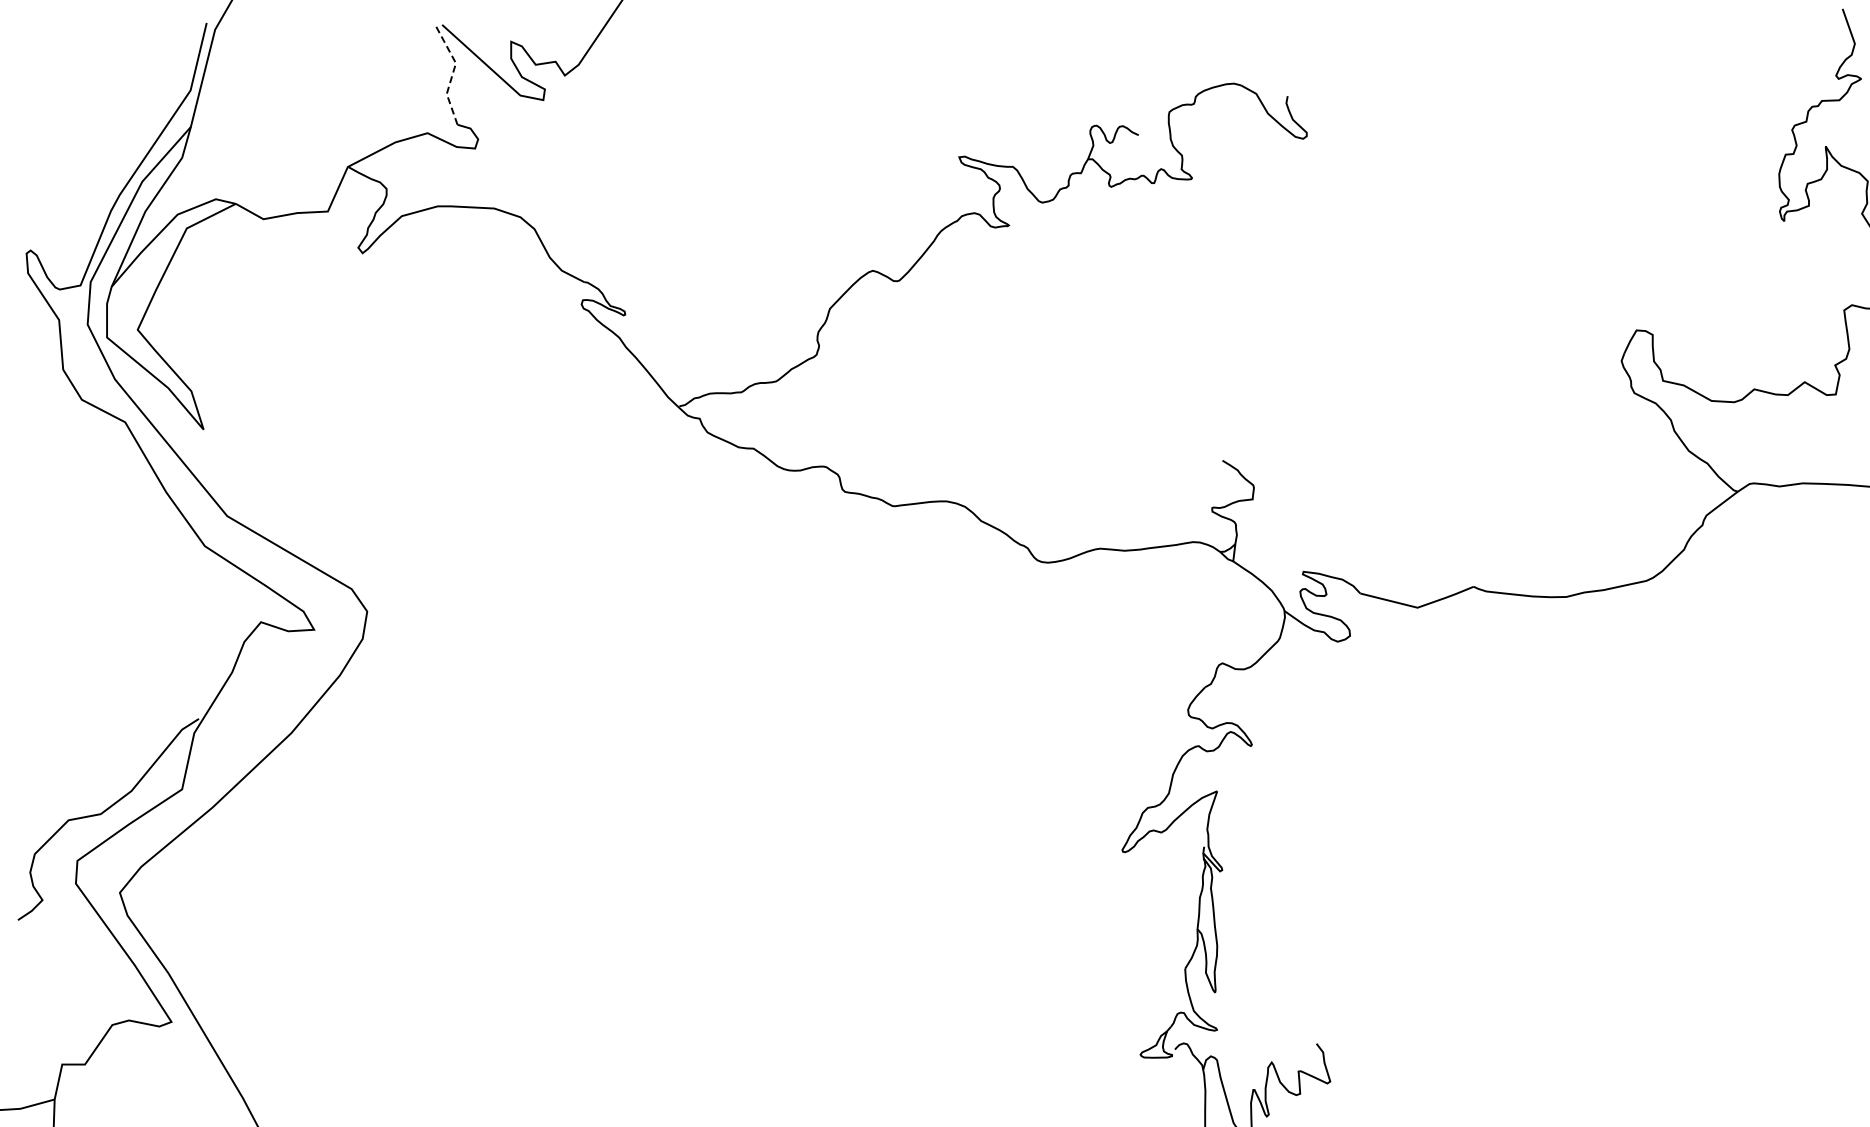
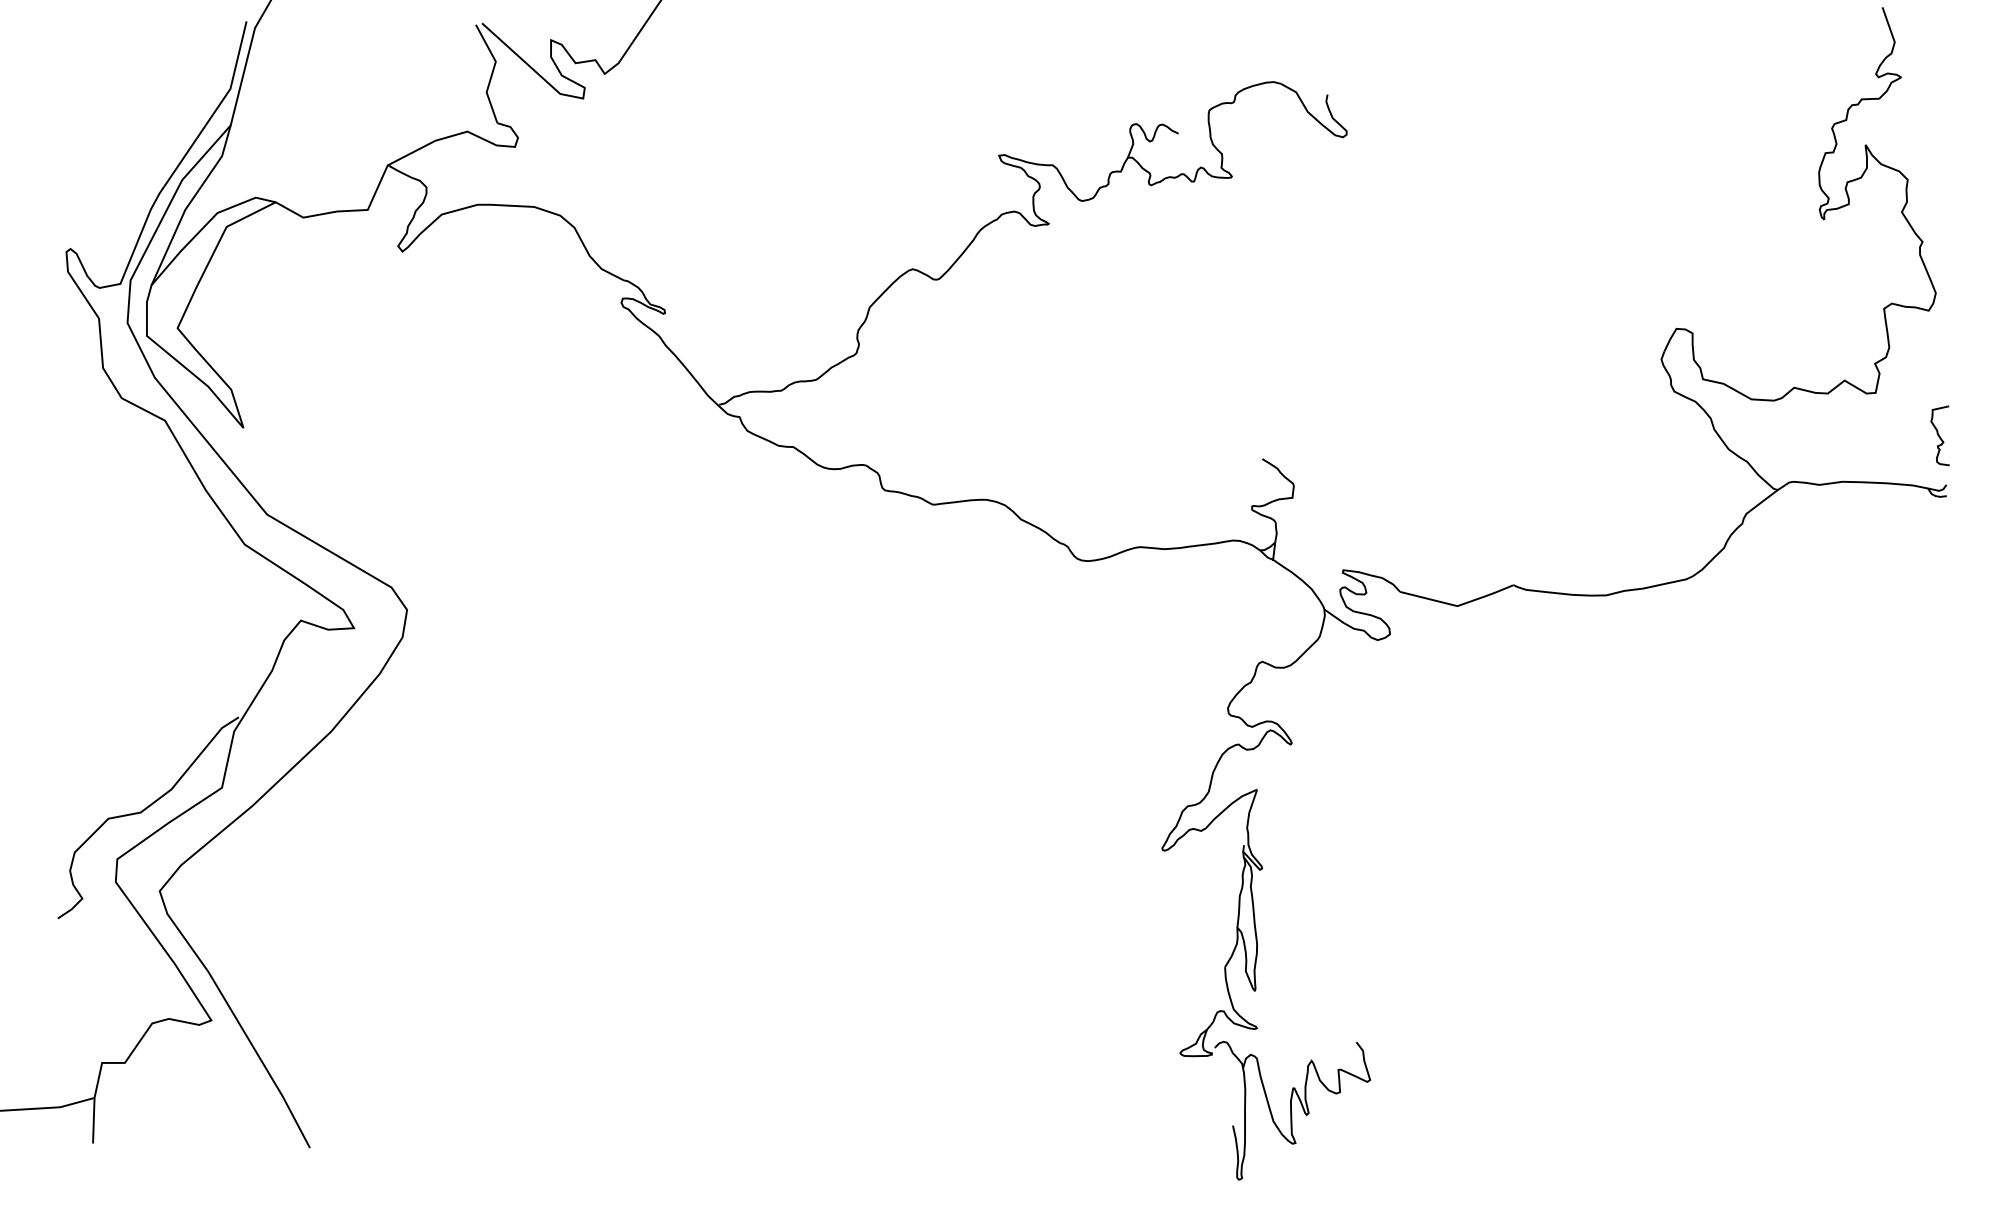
line: (452, 74) -> (492, 72), dashed -> solid

